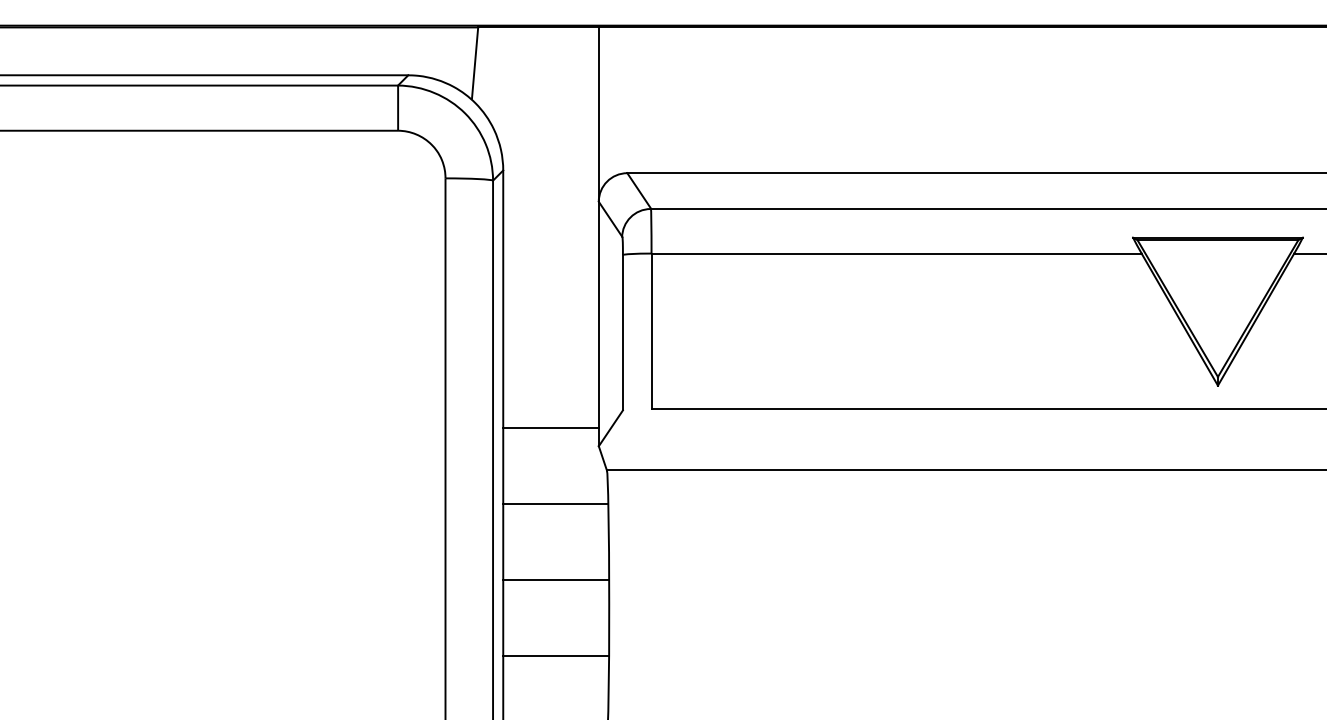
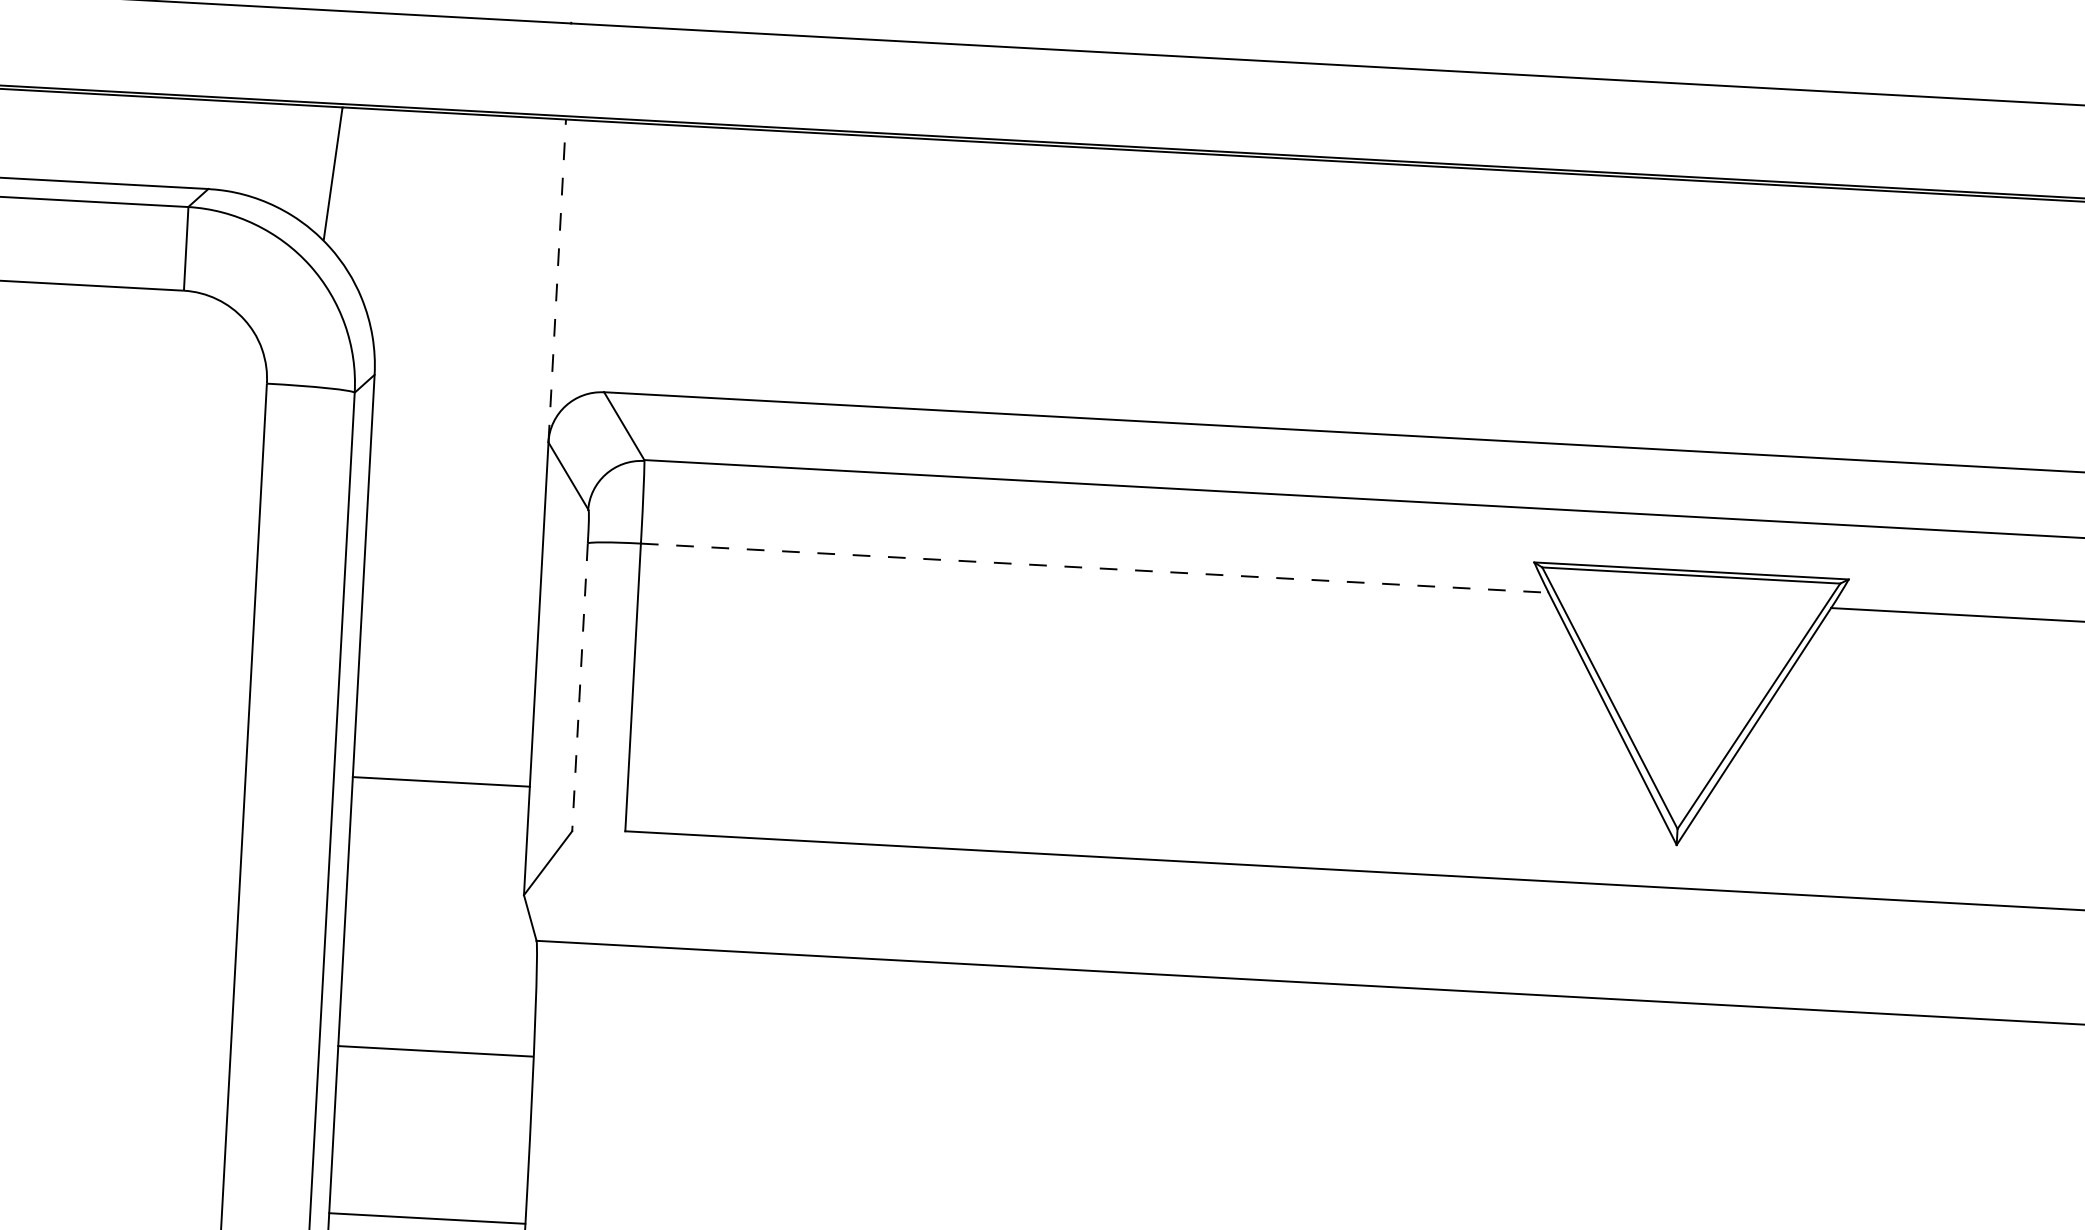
line: (598, 114) -> (556, 280), solid -> dashed
line: (897, 253) -> (1096, 568), solid -> dashed
line: (622, 332) -> (579, 686), solid -> dashed
line: (550, 427) -> (440, 781), moved
line: (555, 503) -> (435, 1050), moved
line: (556, 580) -> (427, 1219), moved

